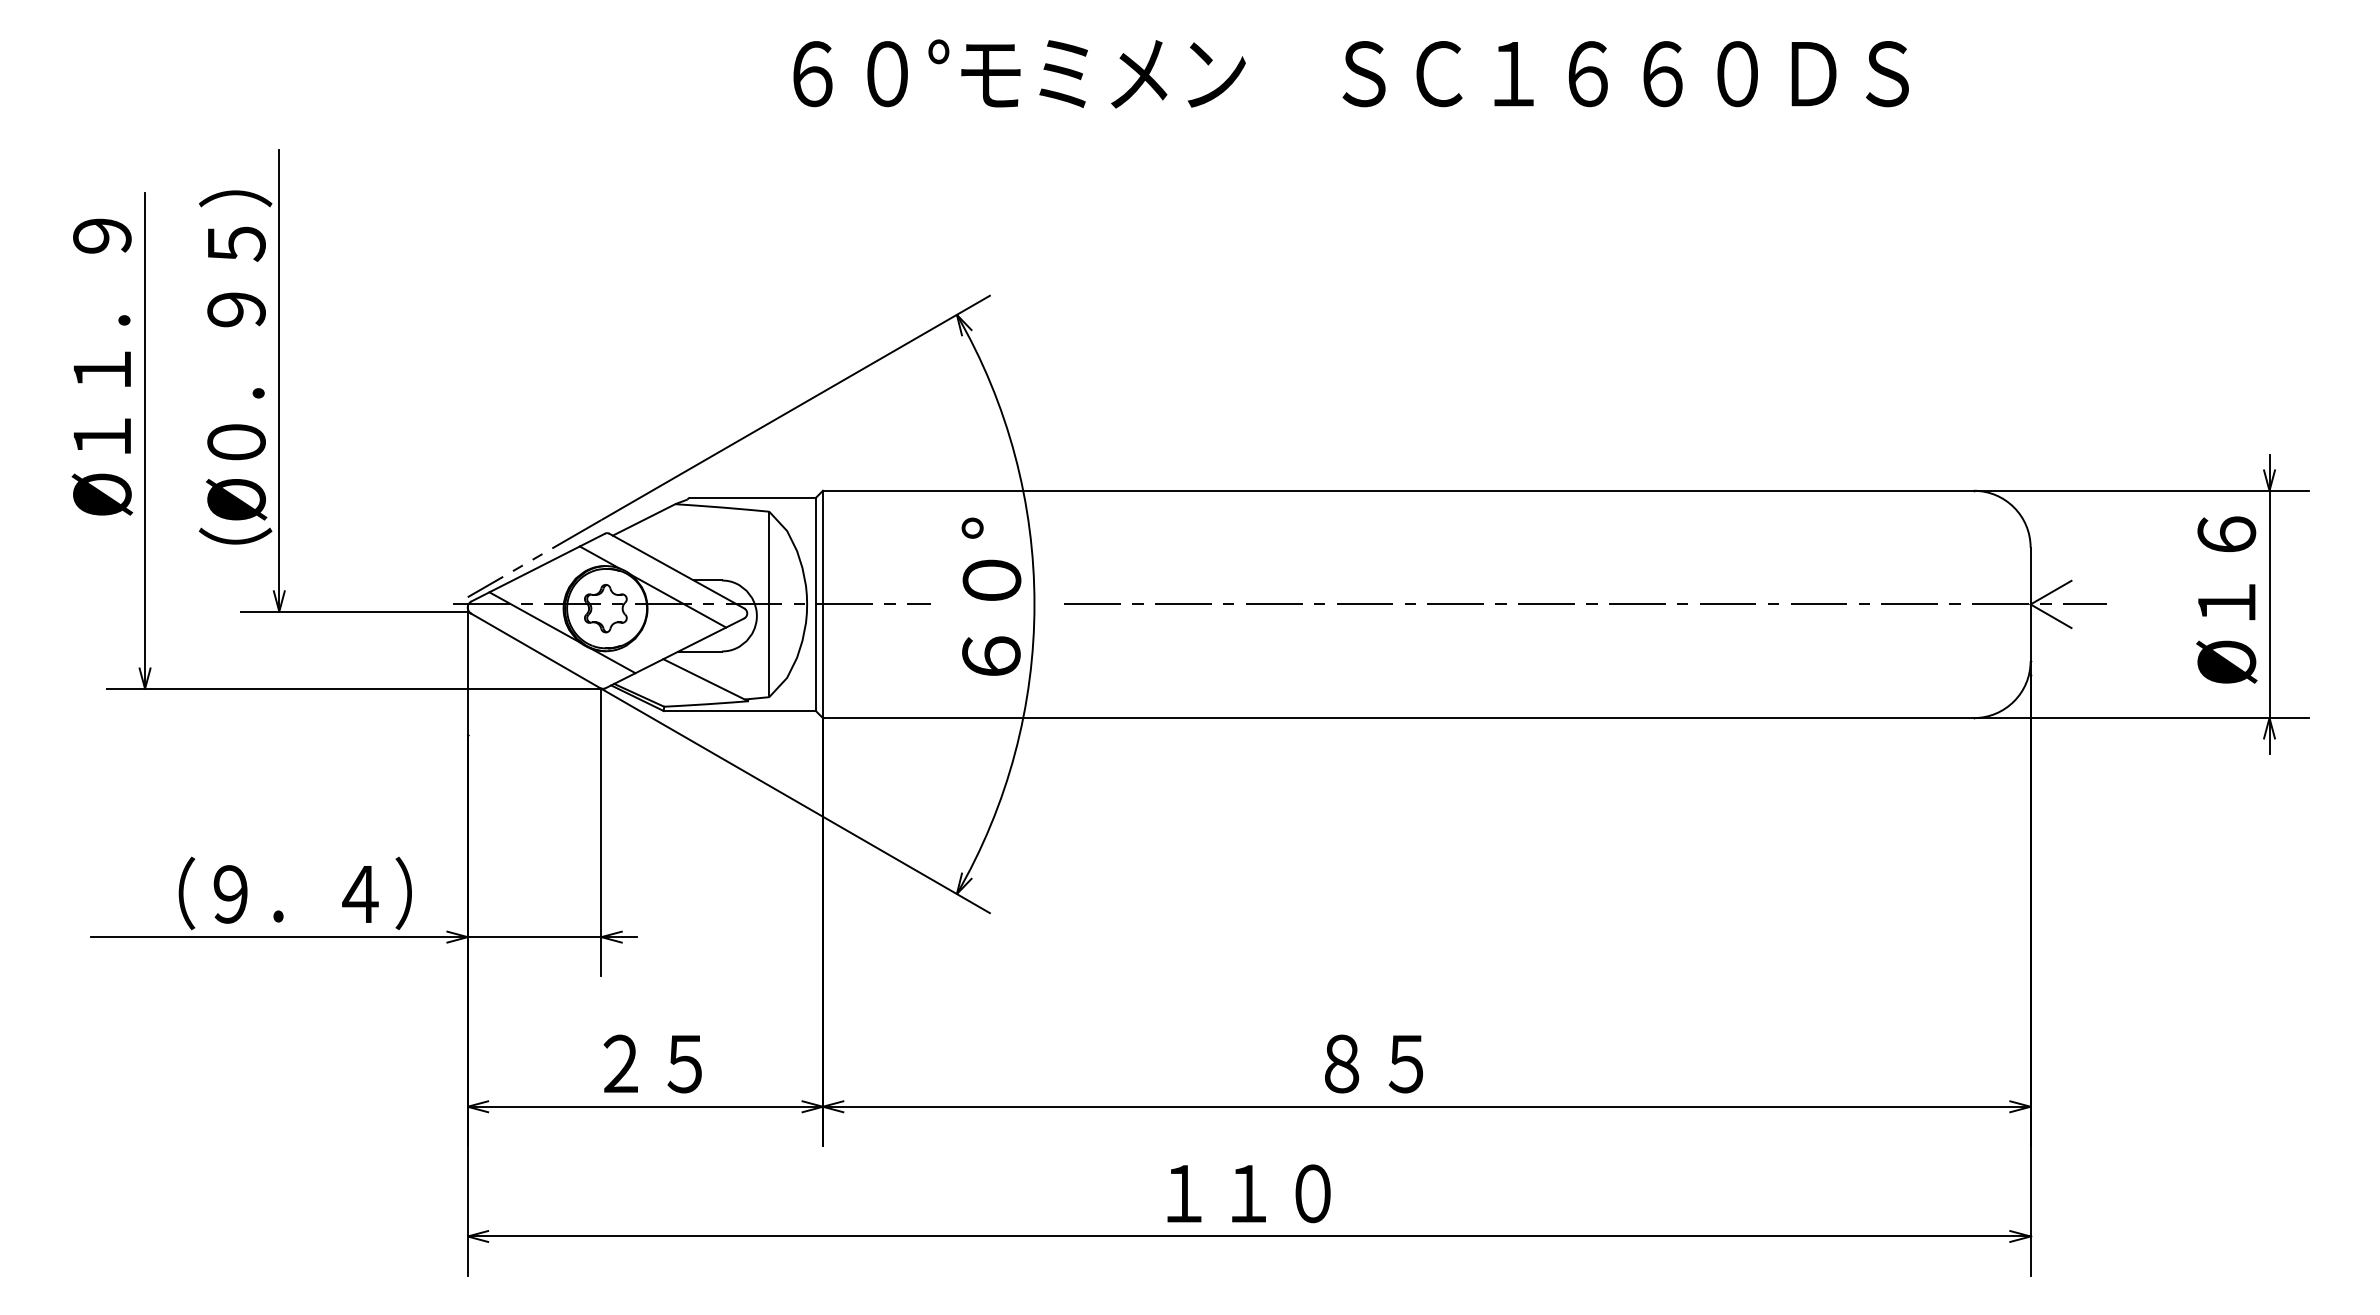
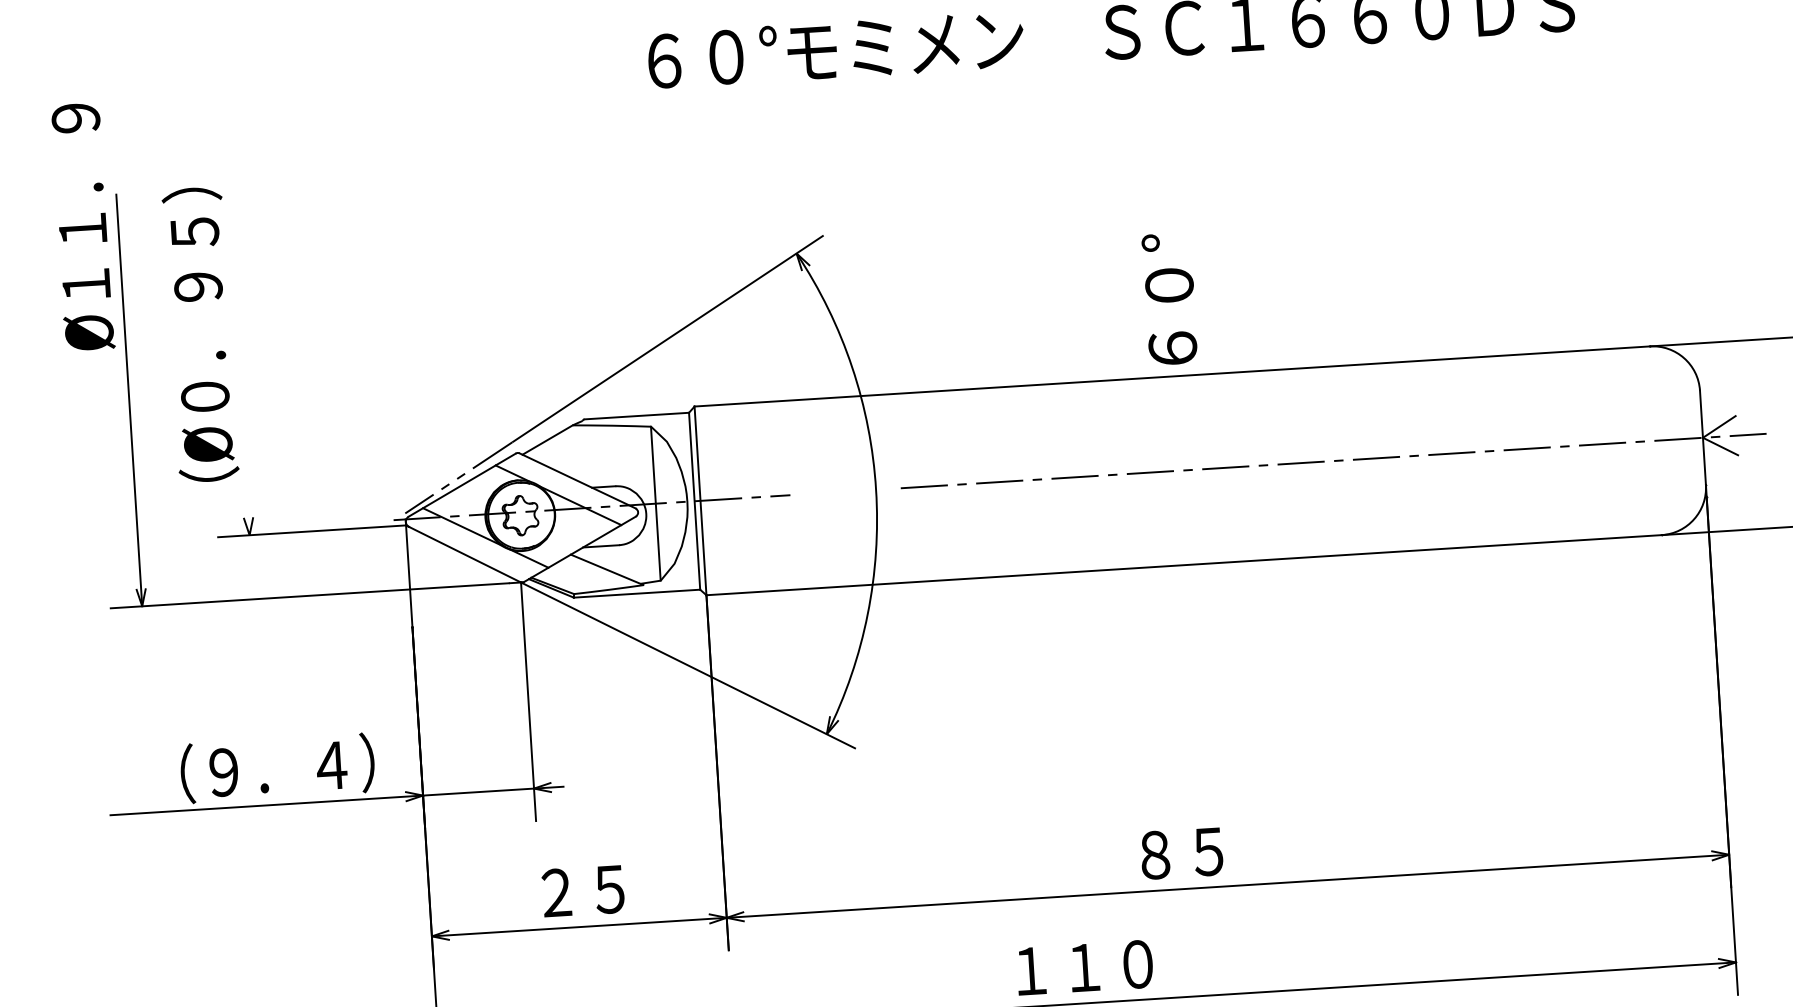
text: (102, 366) -> (82, 226), moved
line: (279, 380) -> (237, 343), removed
text: (991, 596) -> (1169, 298), moved

